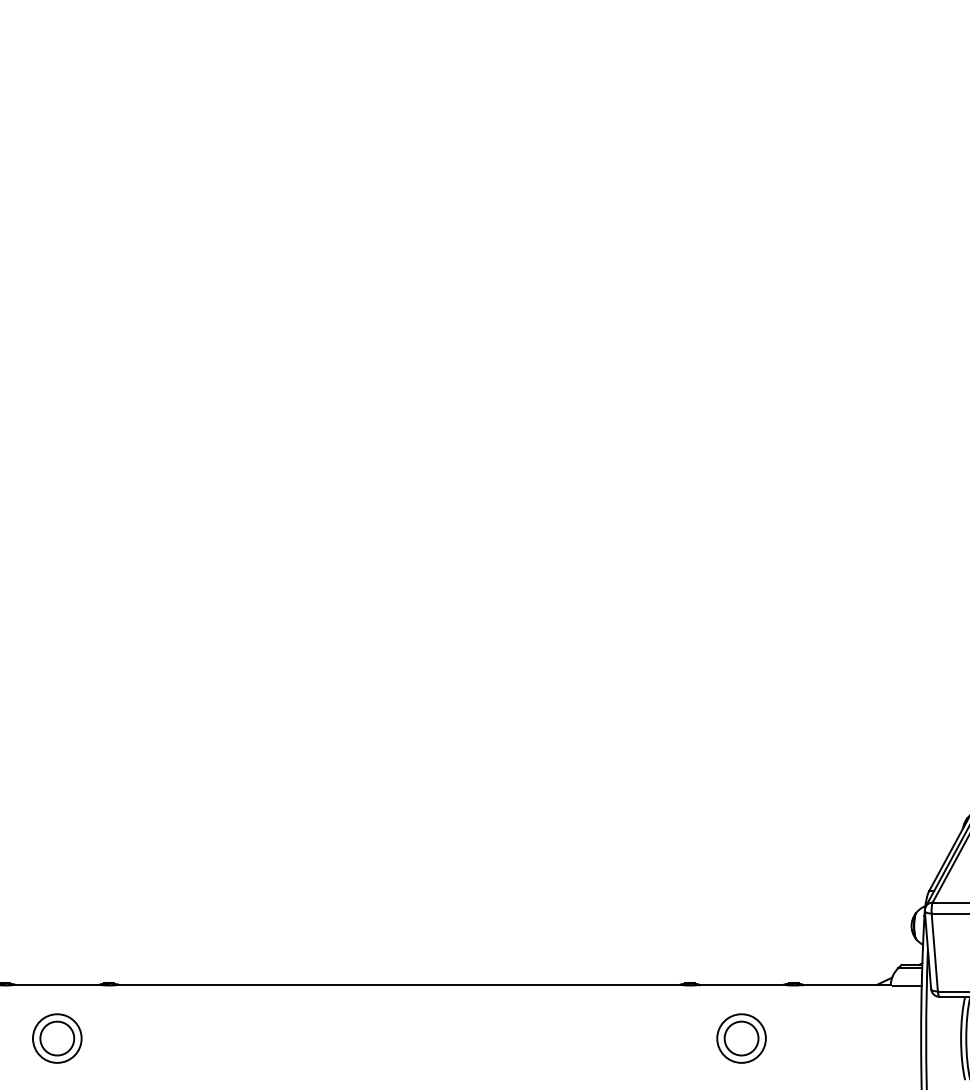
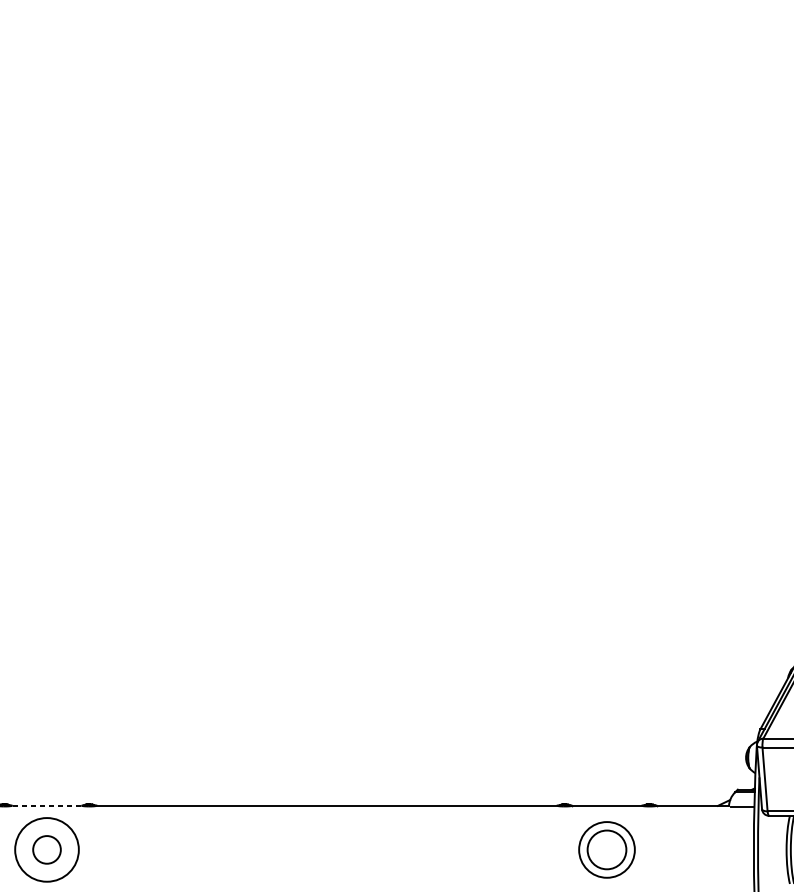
line: (57, 984) -> (47, 805), solid -> dashed
circle: (56, 1038) -> (46, 849), size x1.6
part: (741, 1038) -> (606, 849), size x1.4

